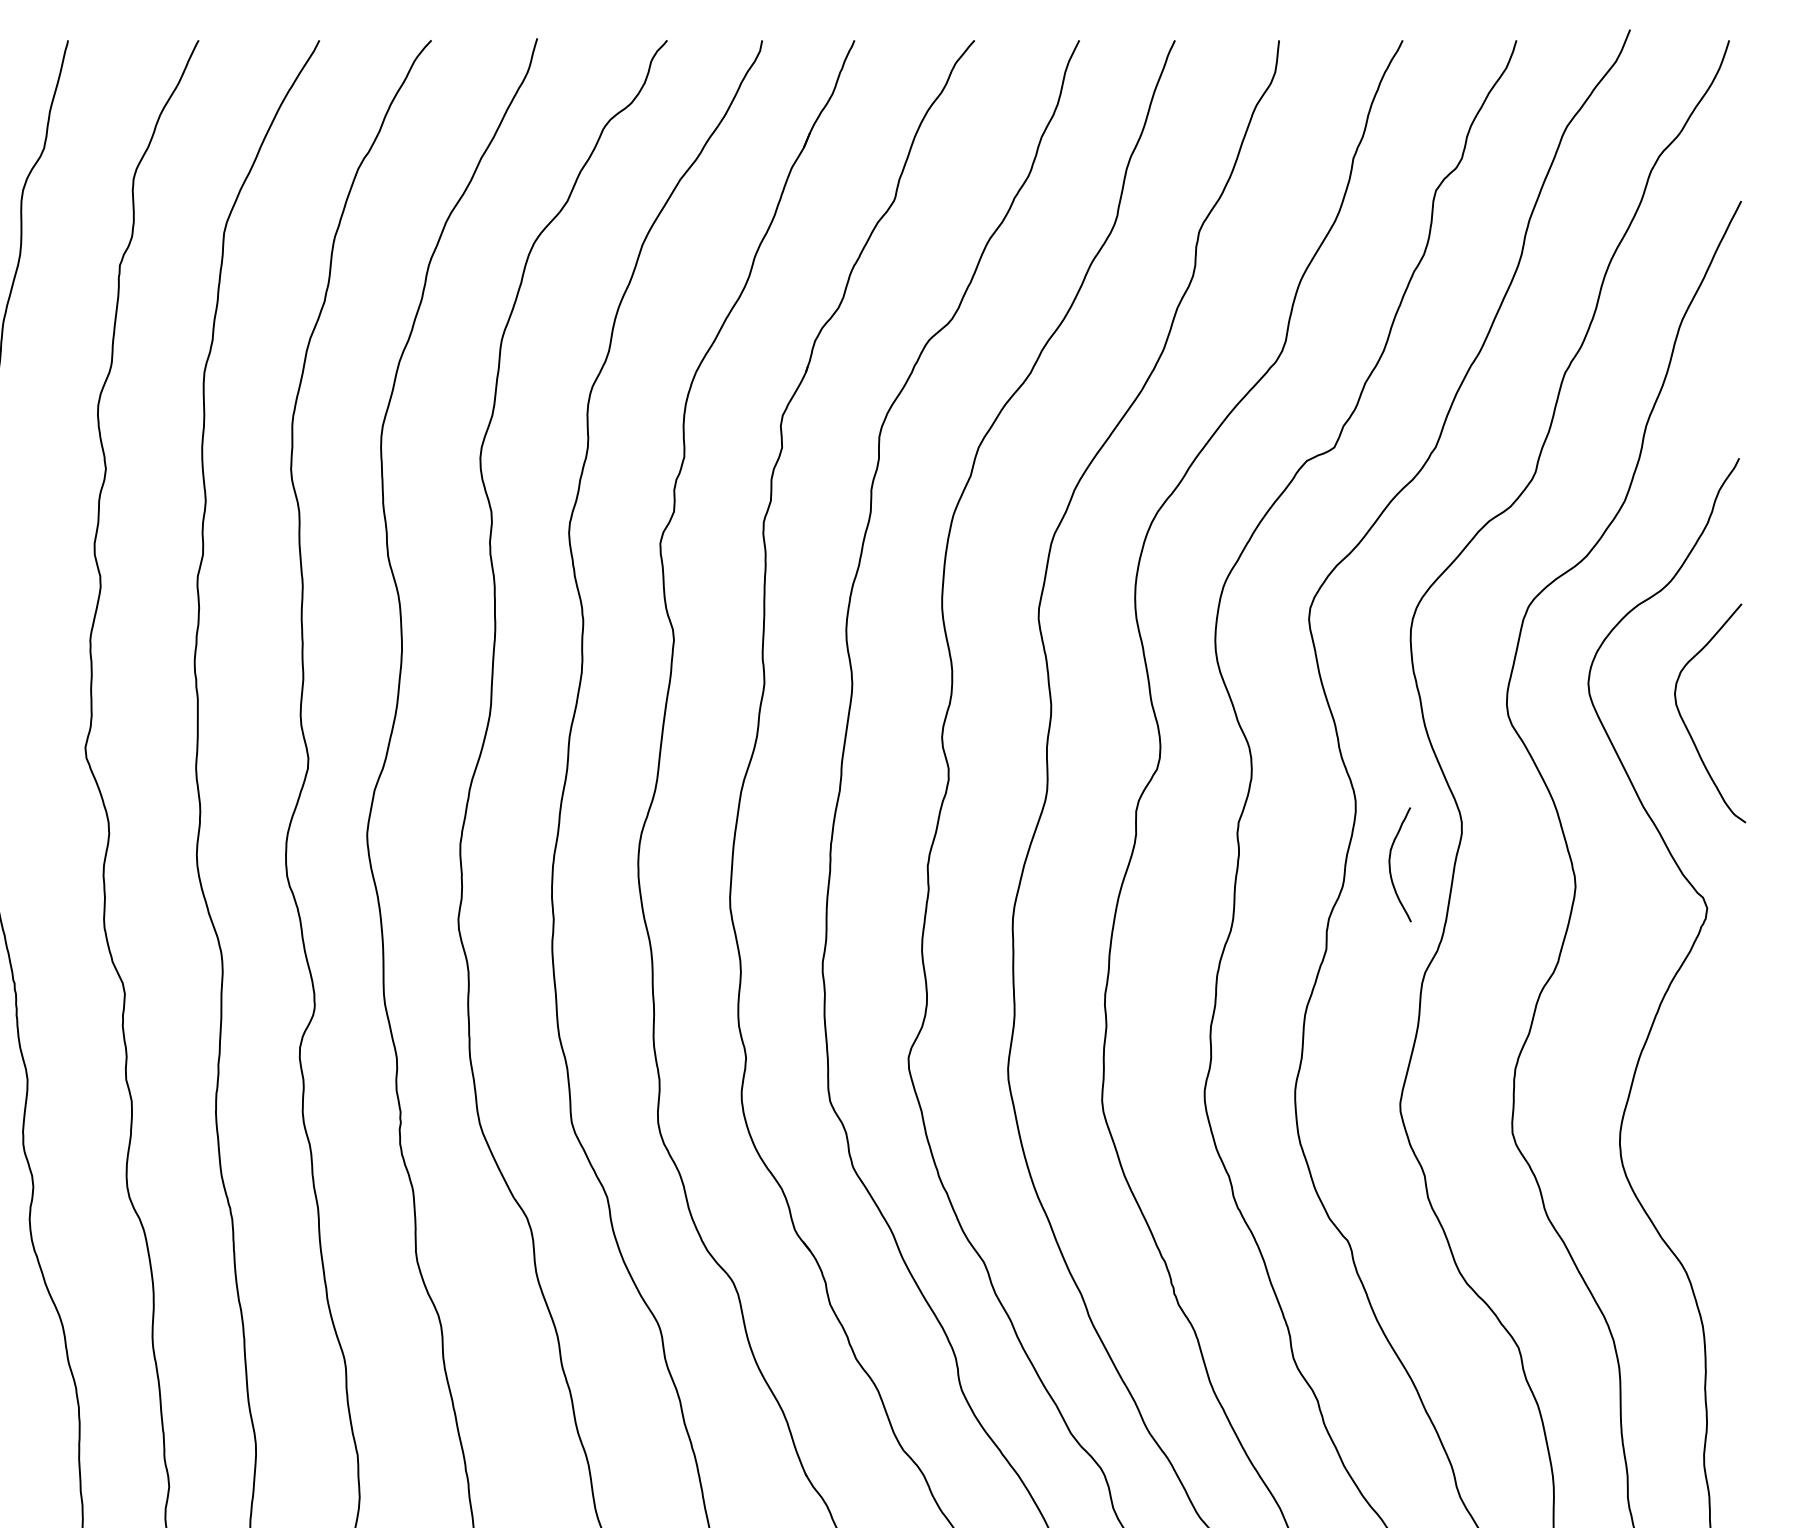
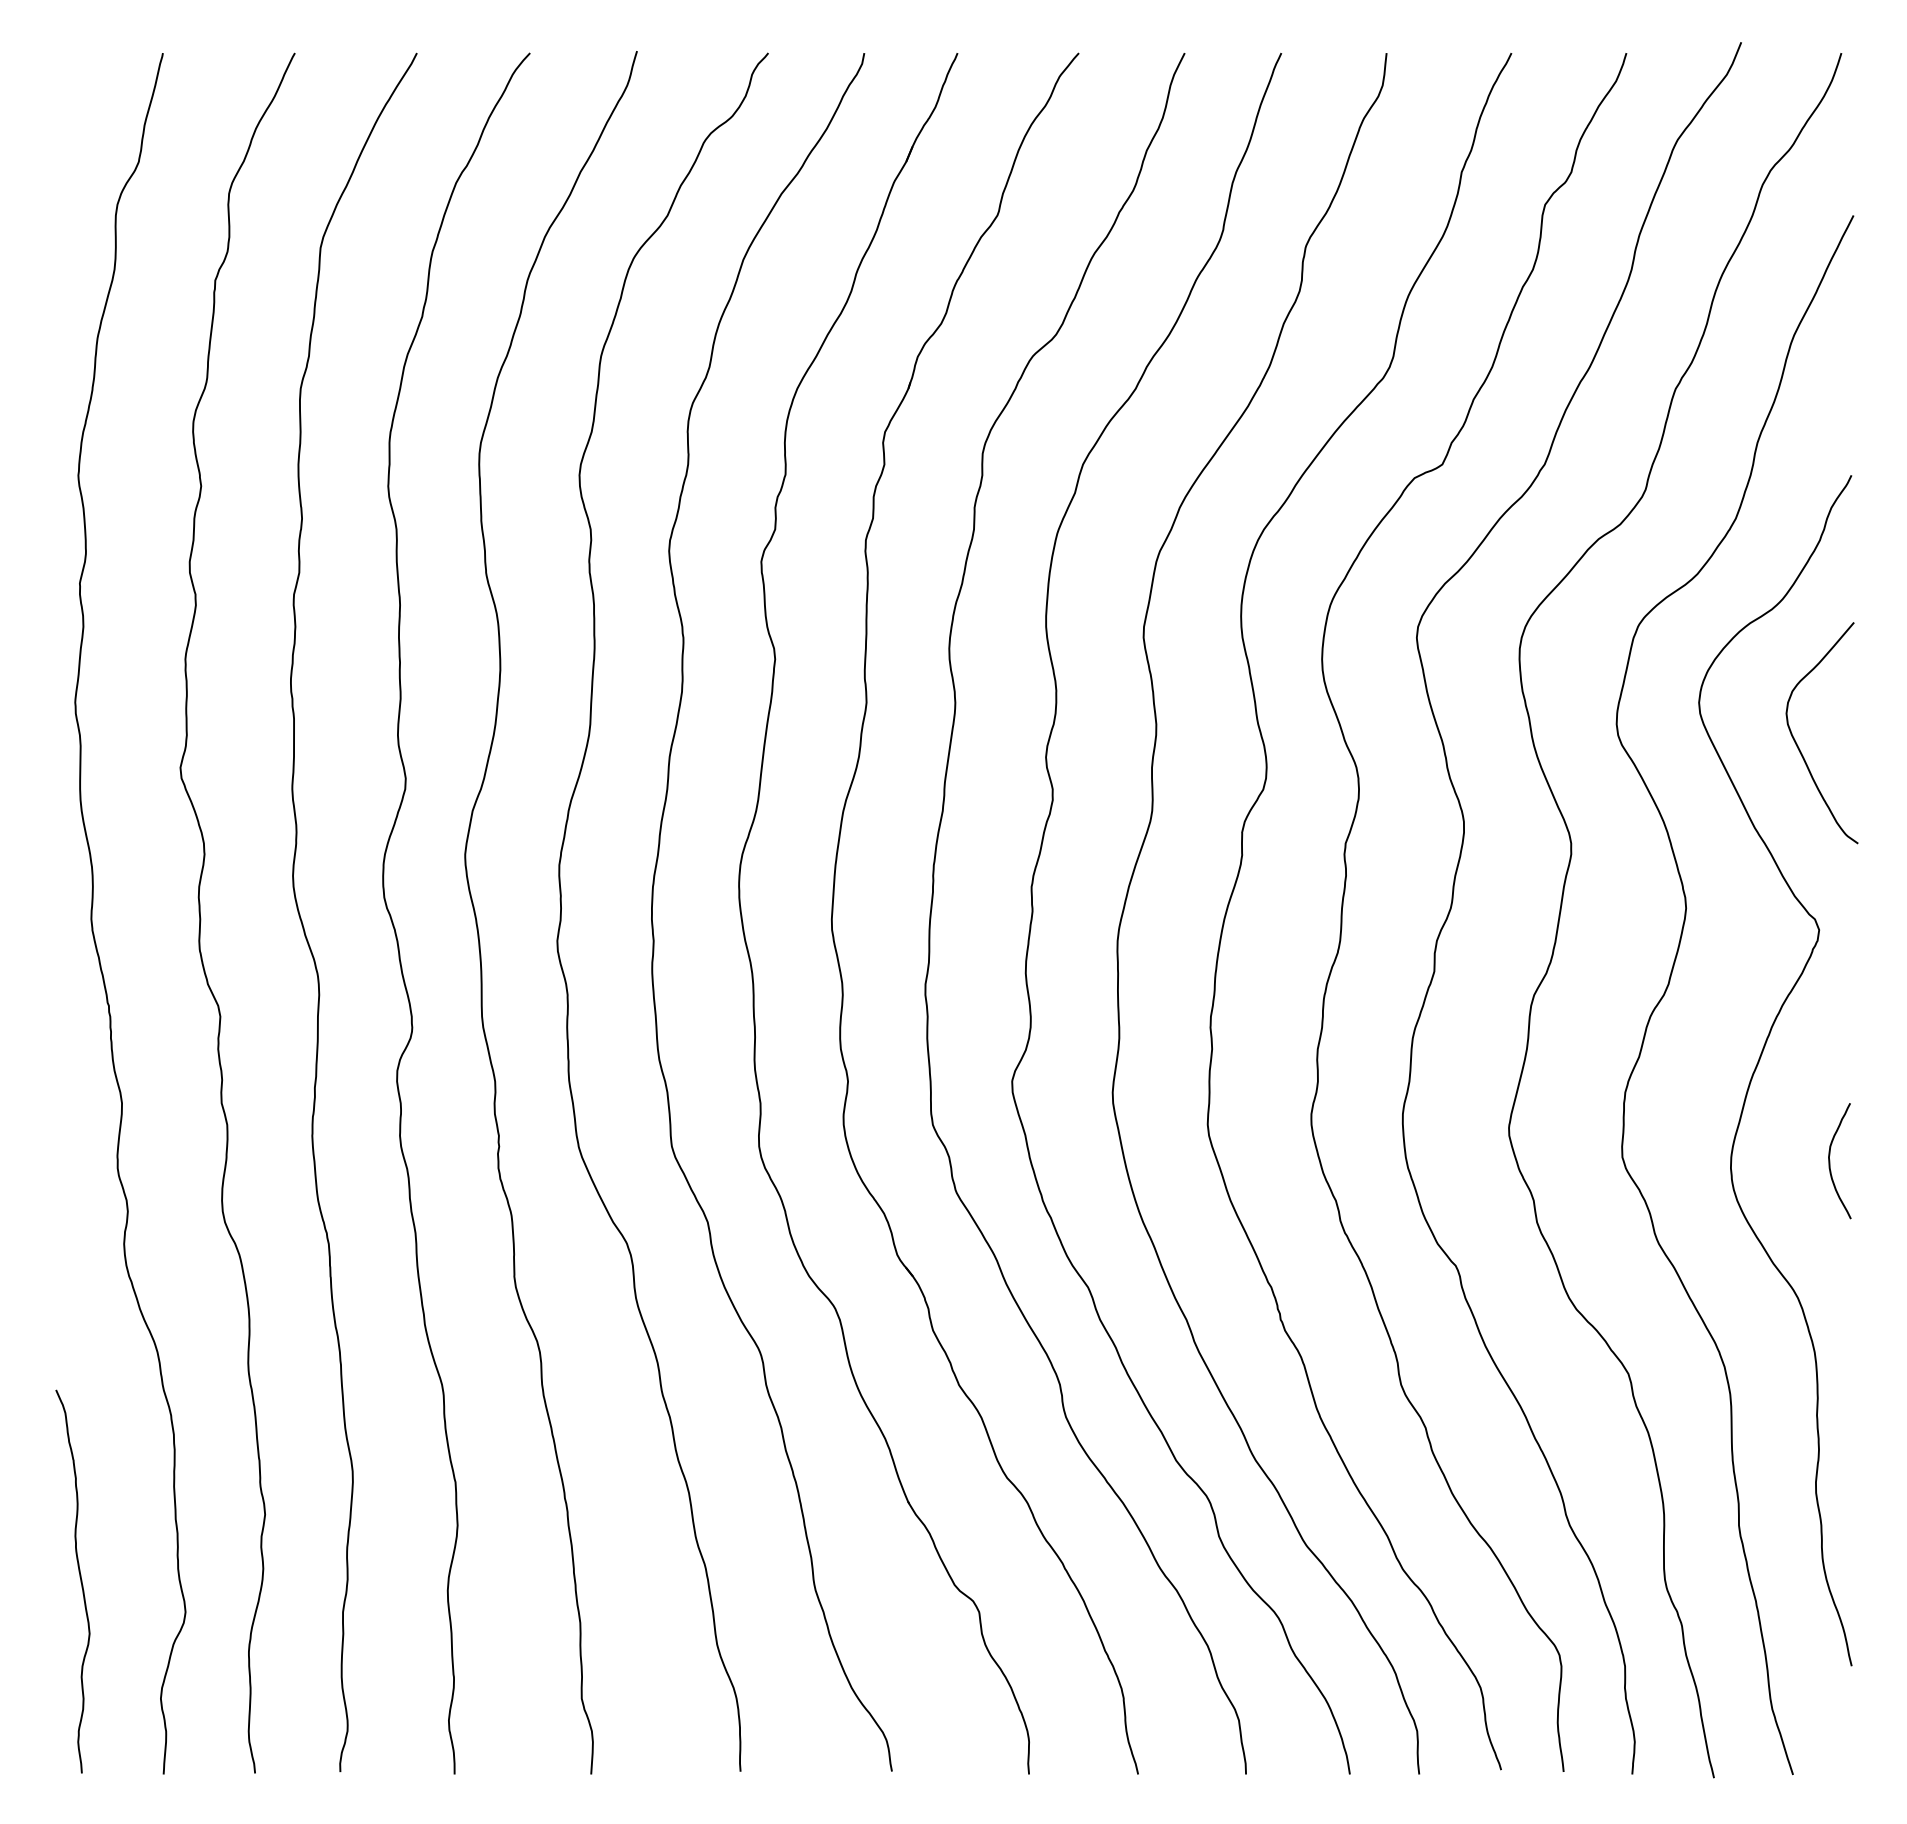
curve: (1390, 865) -> (1830, 1161), moved

